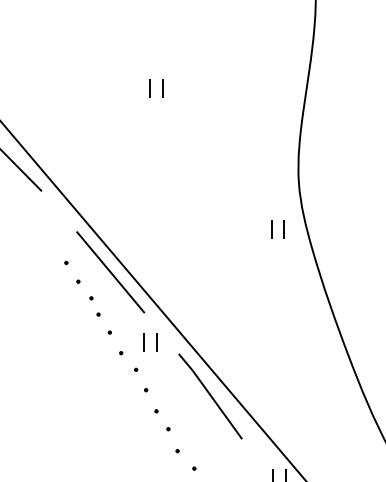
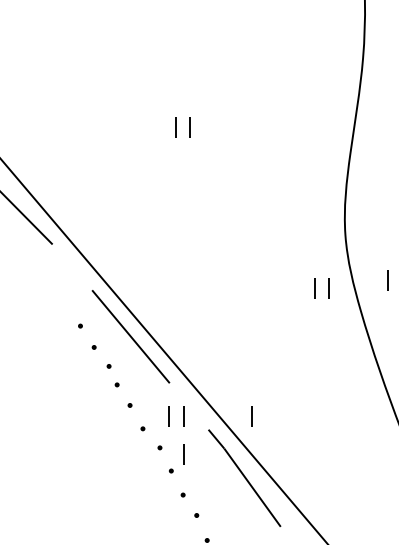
line: (335, 222) -> (387, 279), added
line: (216, 342) -> (251, 416), added
line: (156, 375) -> (183, 454), added

